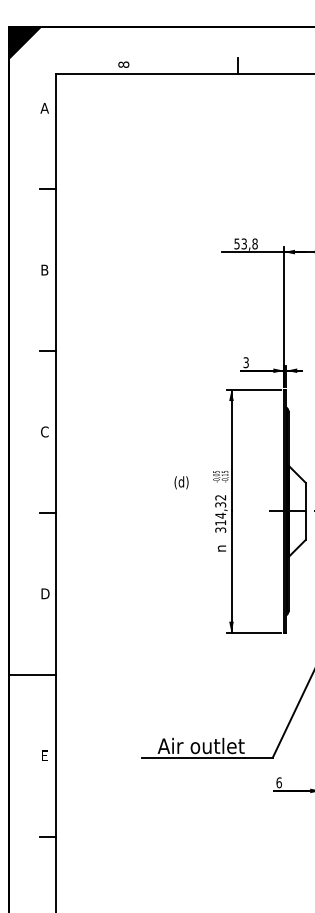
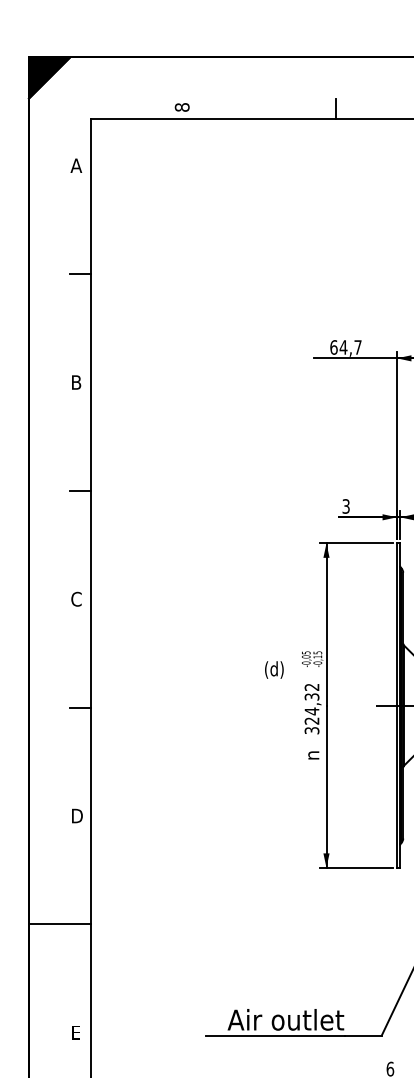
text: (245, 243) -> (345, 346), 53,8 -> 64,7
text: (181, 482) -> (274, 669), moved
text: (220, 522) -> (311, 720), 314,32 -> 324,32

